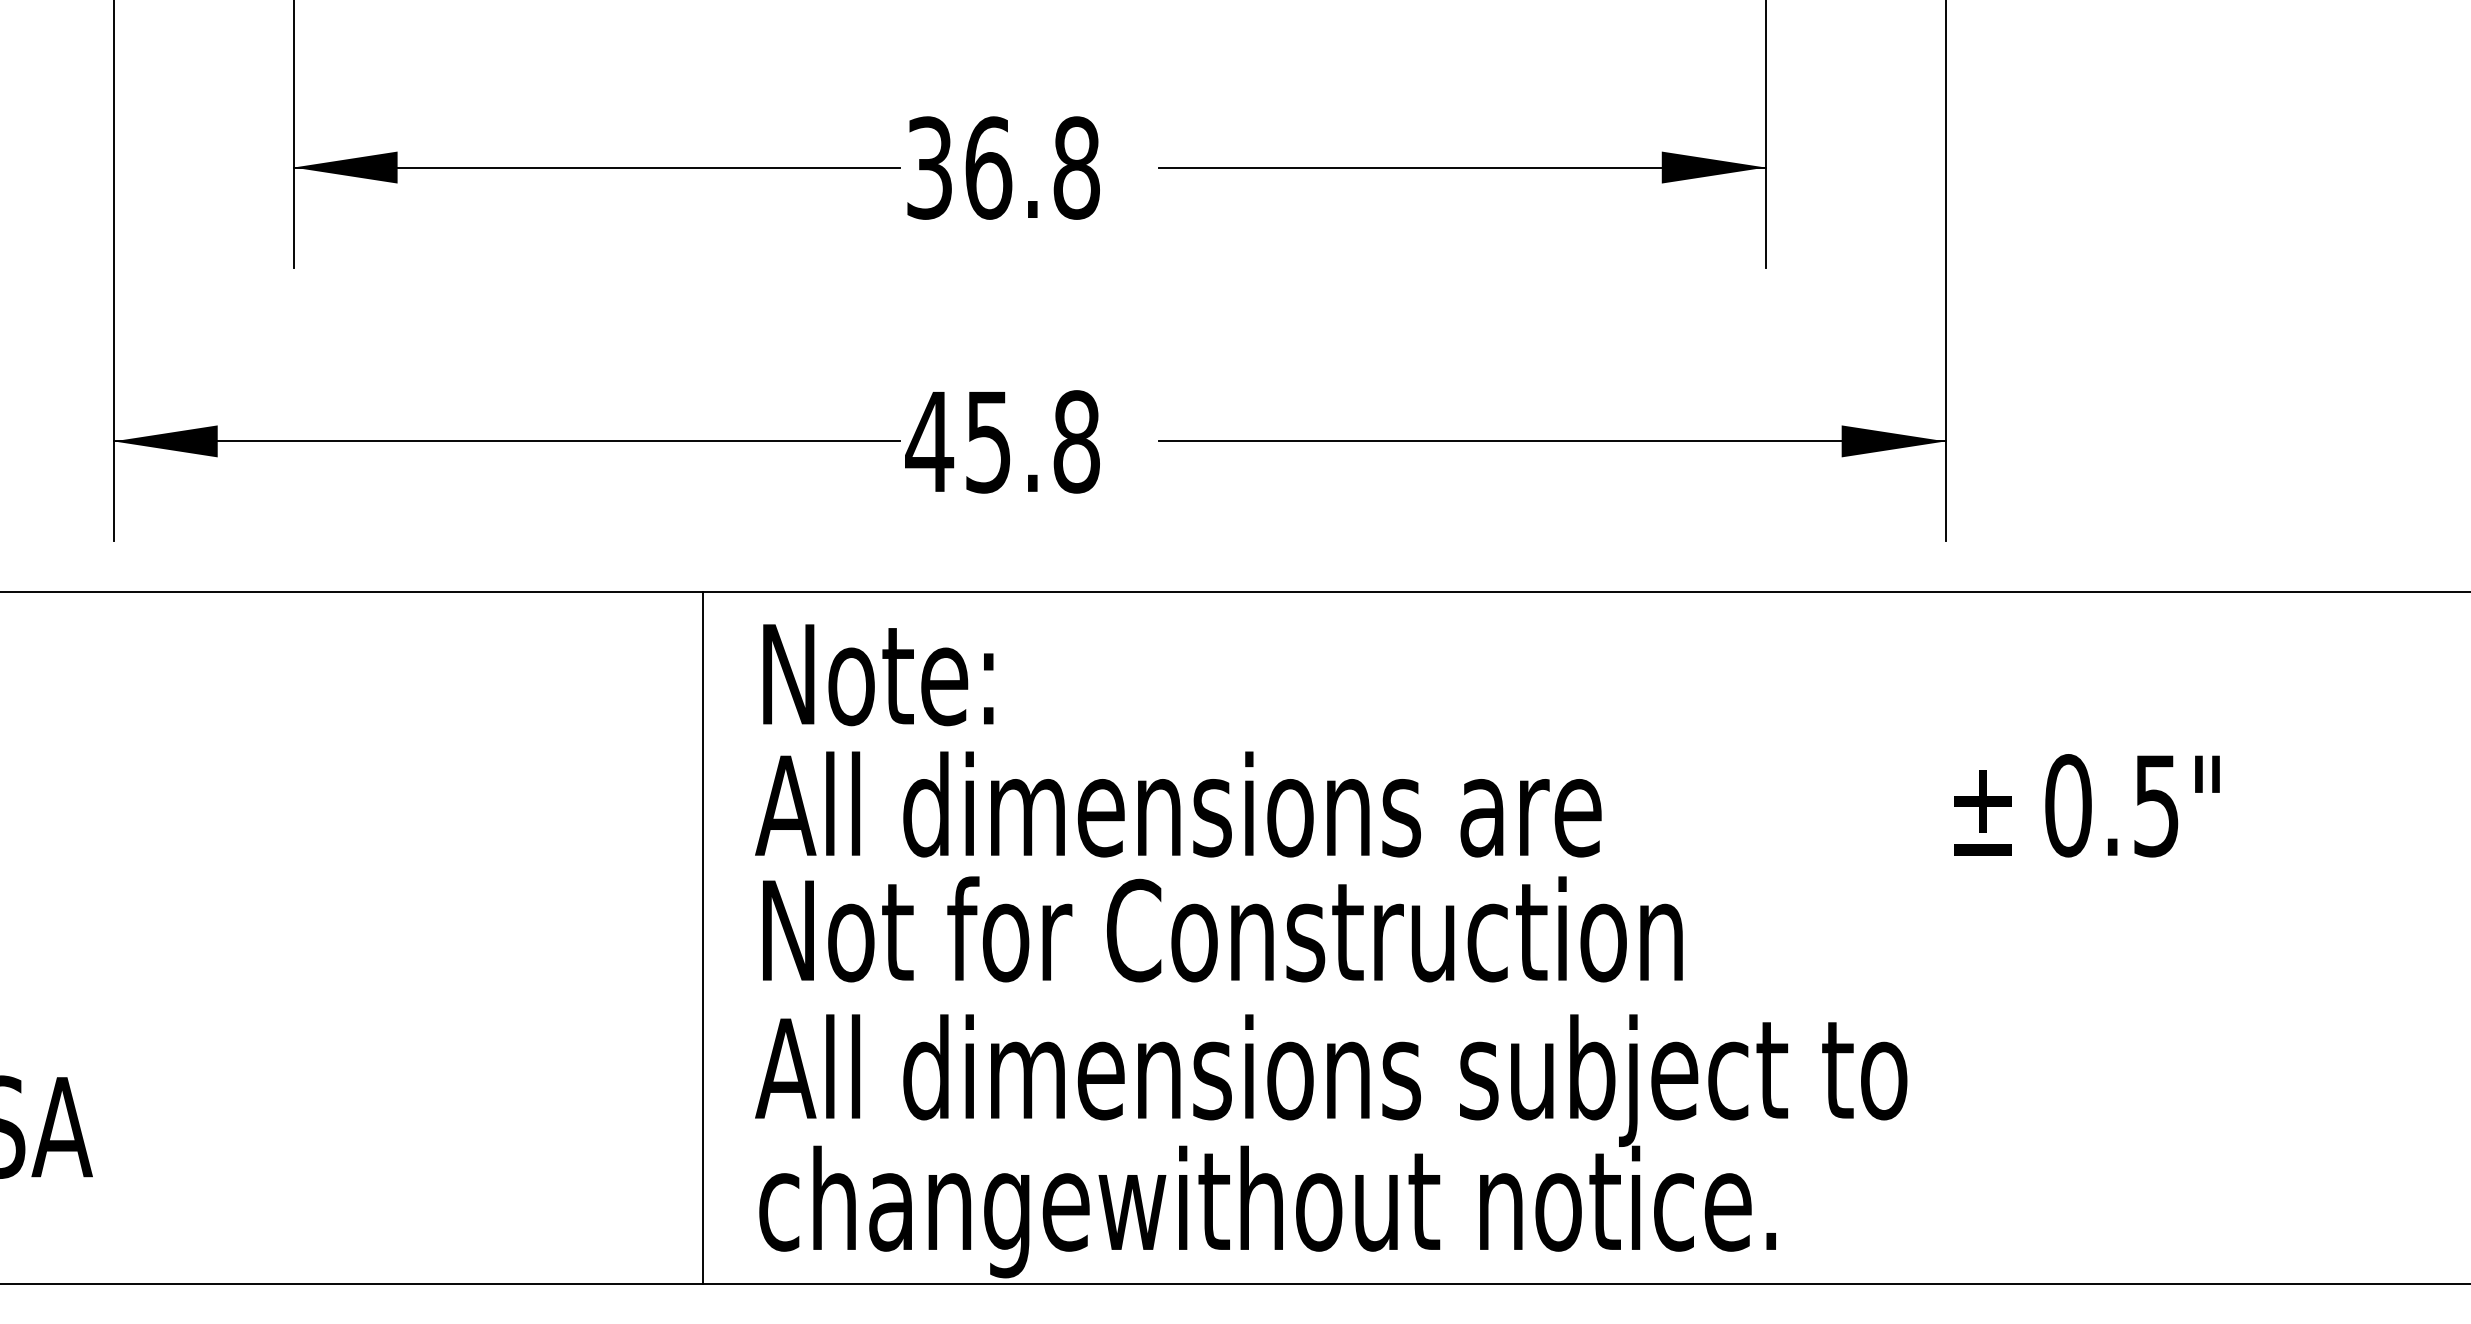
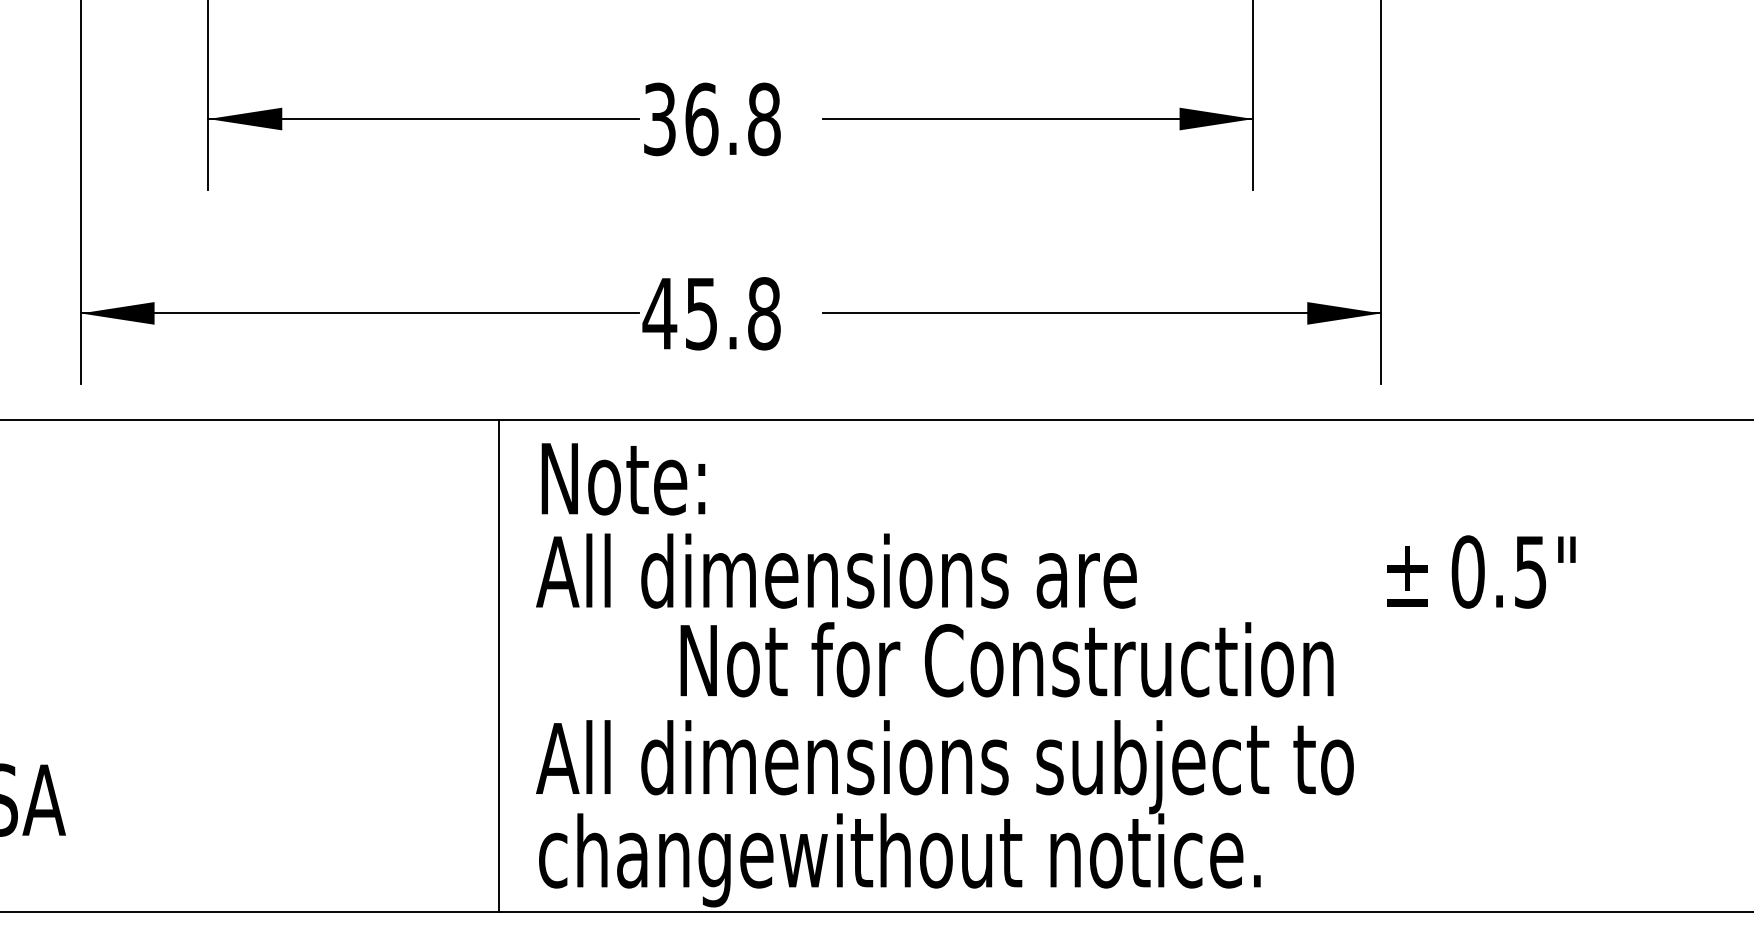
text: (1222, 929) -> (1006, 659), moved

